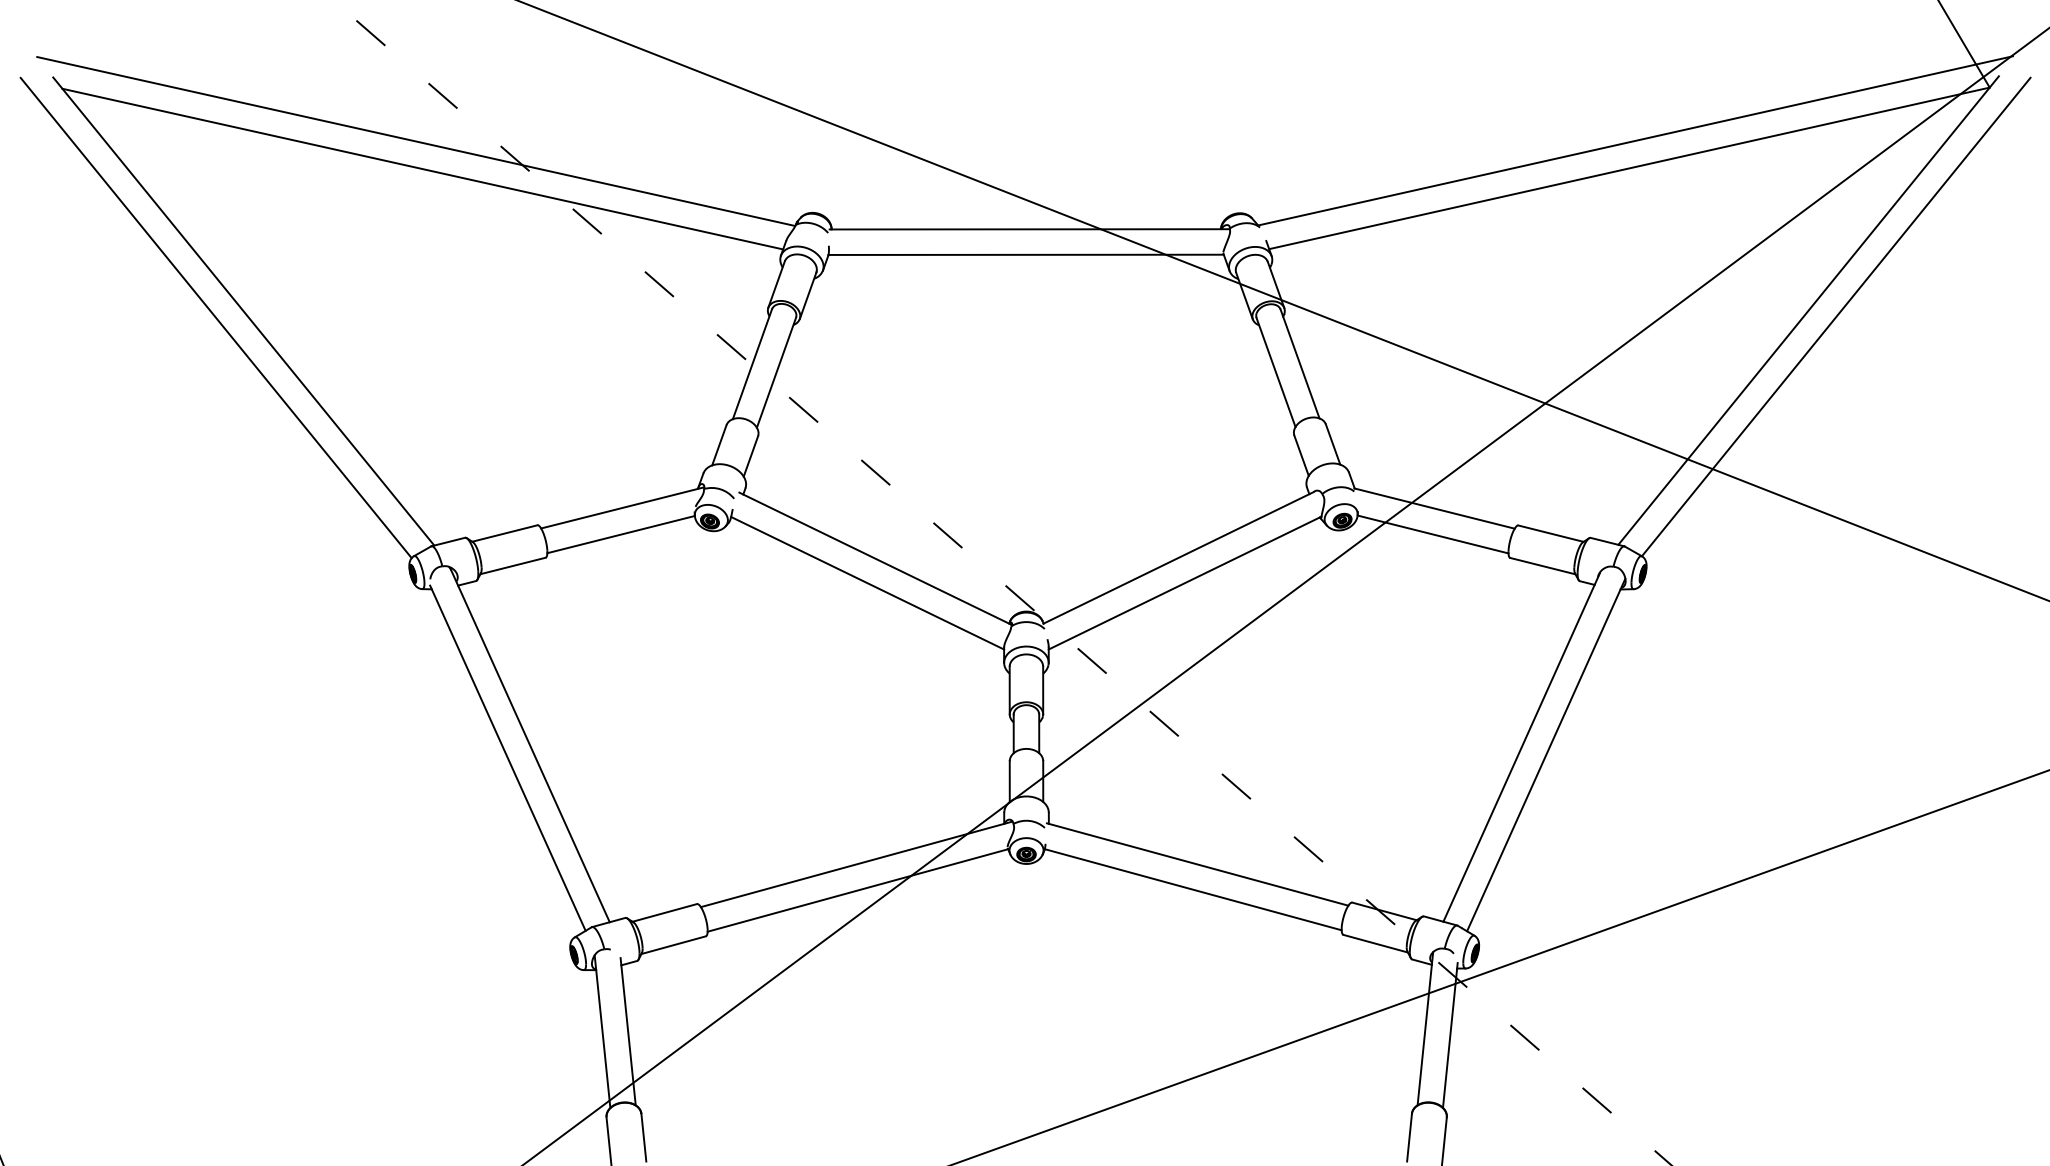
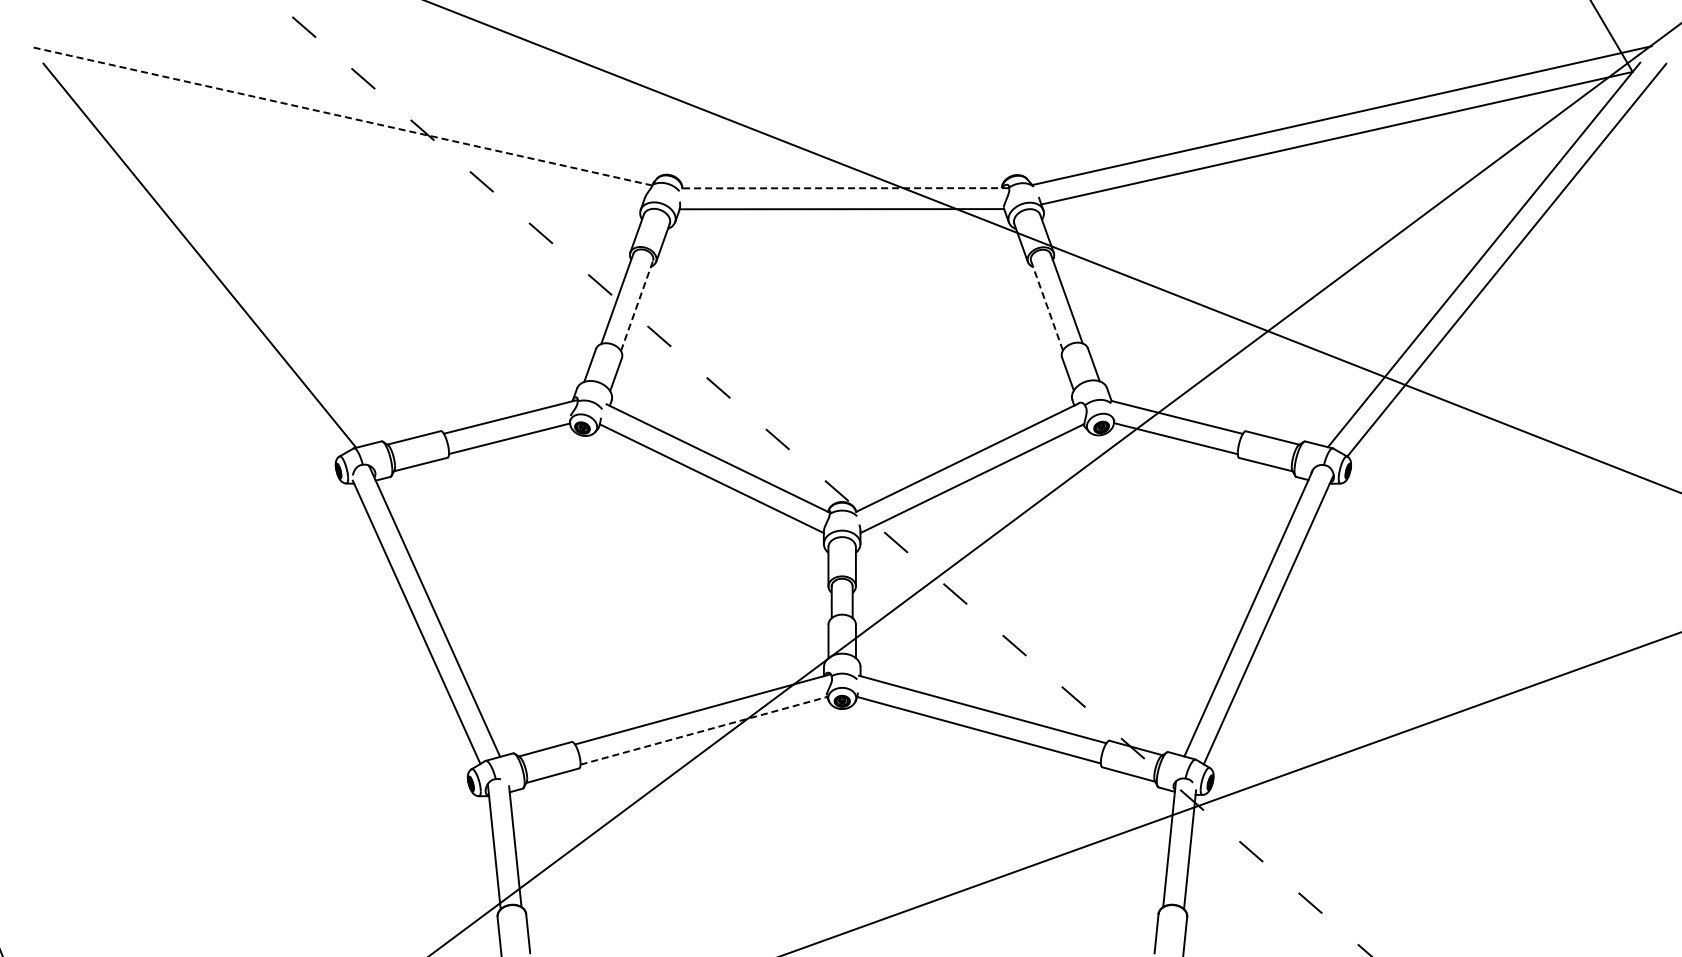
line: (416, 141) -> (341, 116), solid -> dashed
line: (422, 168) -> (346, 138), removed
line: (1029, 229) -> (844, 188), solid -> dashed
line: (215, 317) -> (176, 260), removed
line: (777, 372) -> (637, 305), solid -> dashed
line: (1276, 373) -> (1047, 306), solid -> dashed
line: (857, 890) -> (703, 730), solid -> dashed

